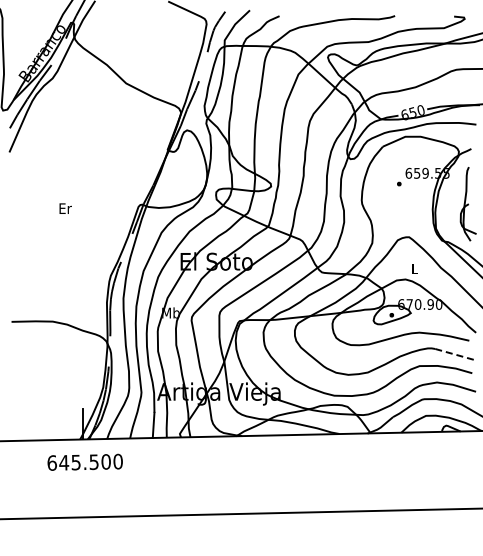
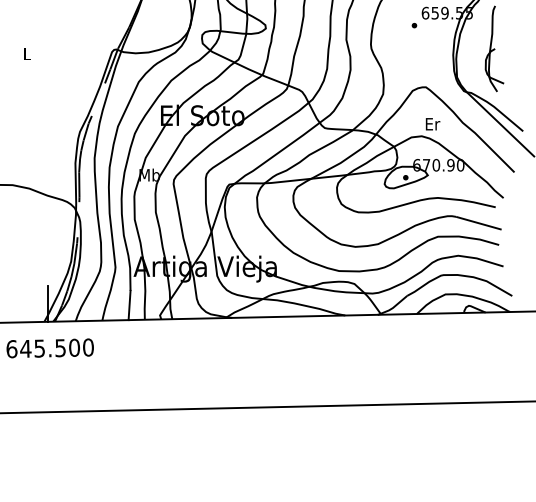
text: (65, 208) -> (27, 53), Er -> L
text: (415, 268) -> (433, 123), L -> Er
line: (455, 354) -> (479, 223), dashed -> solid

